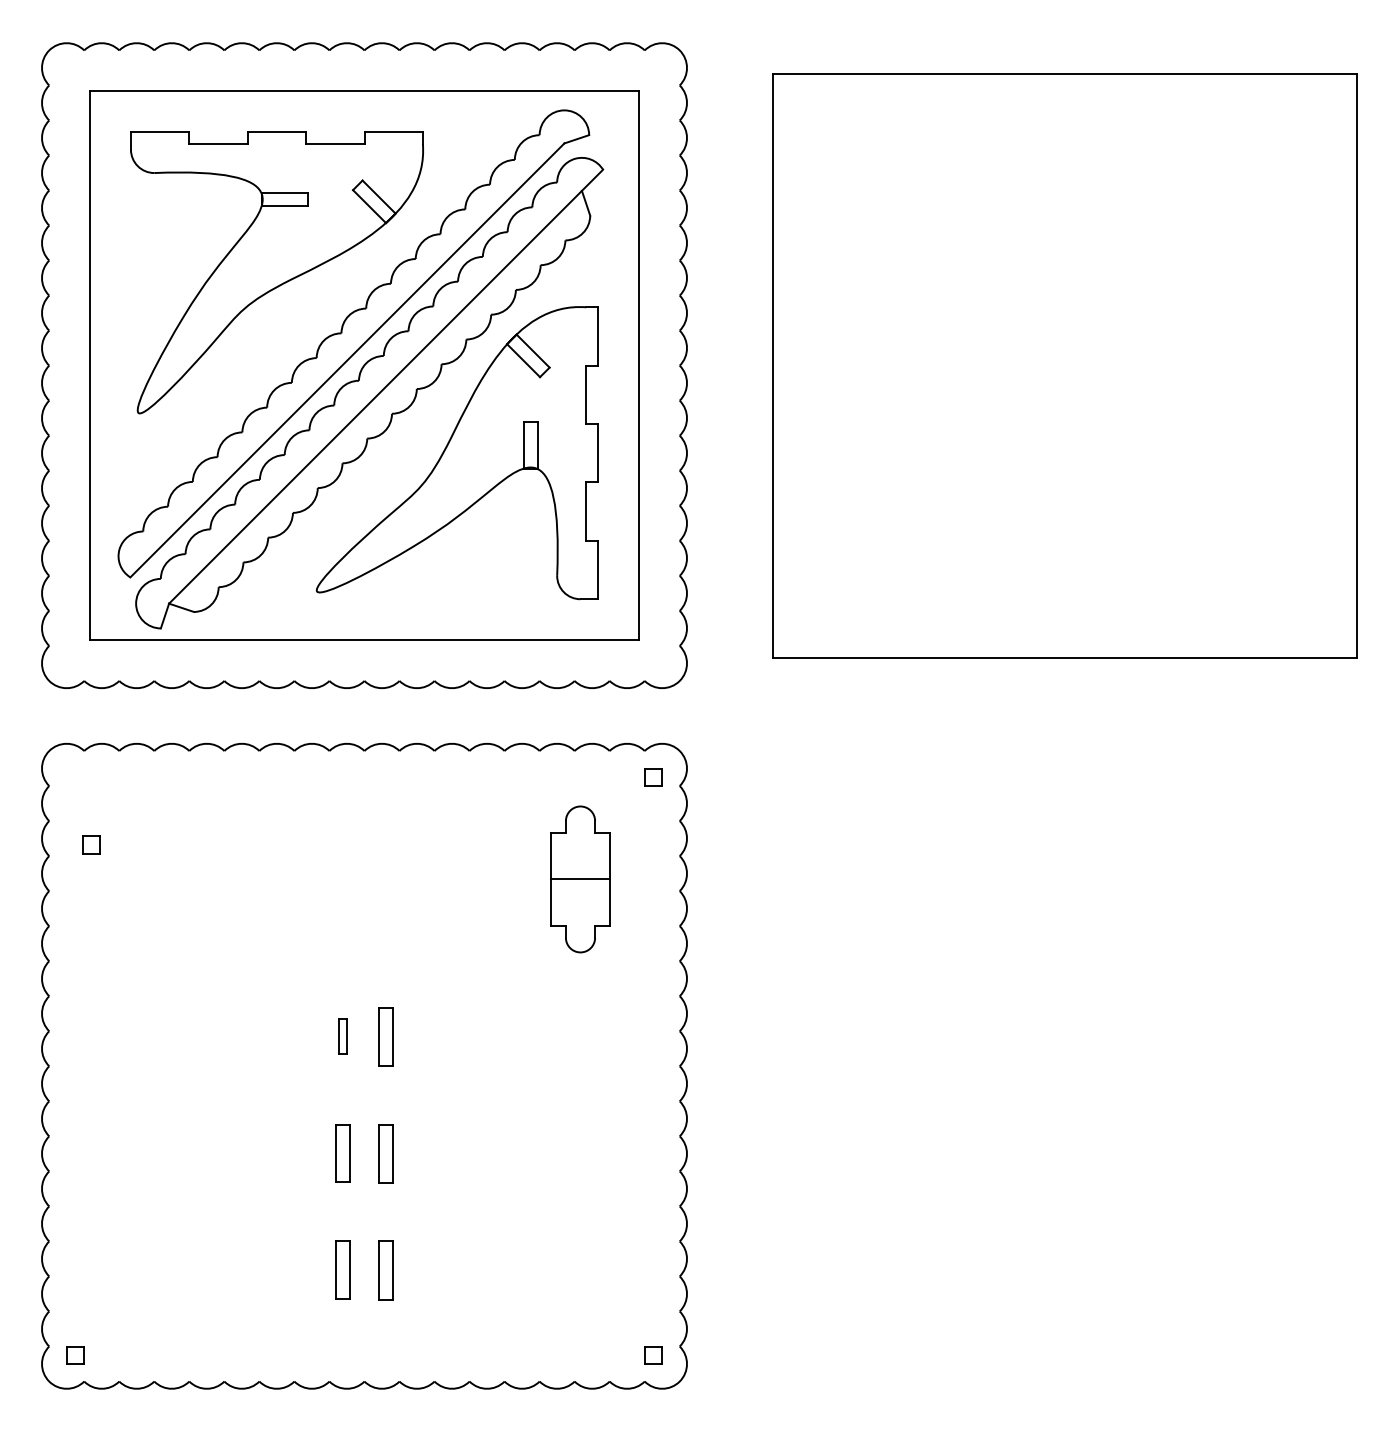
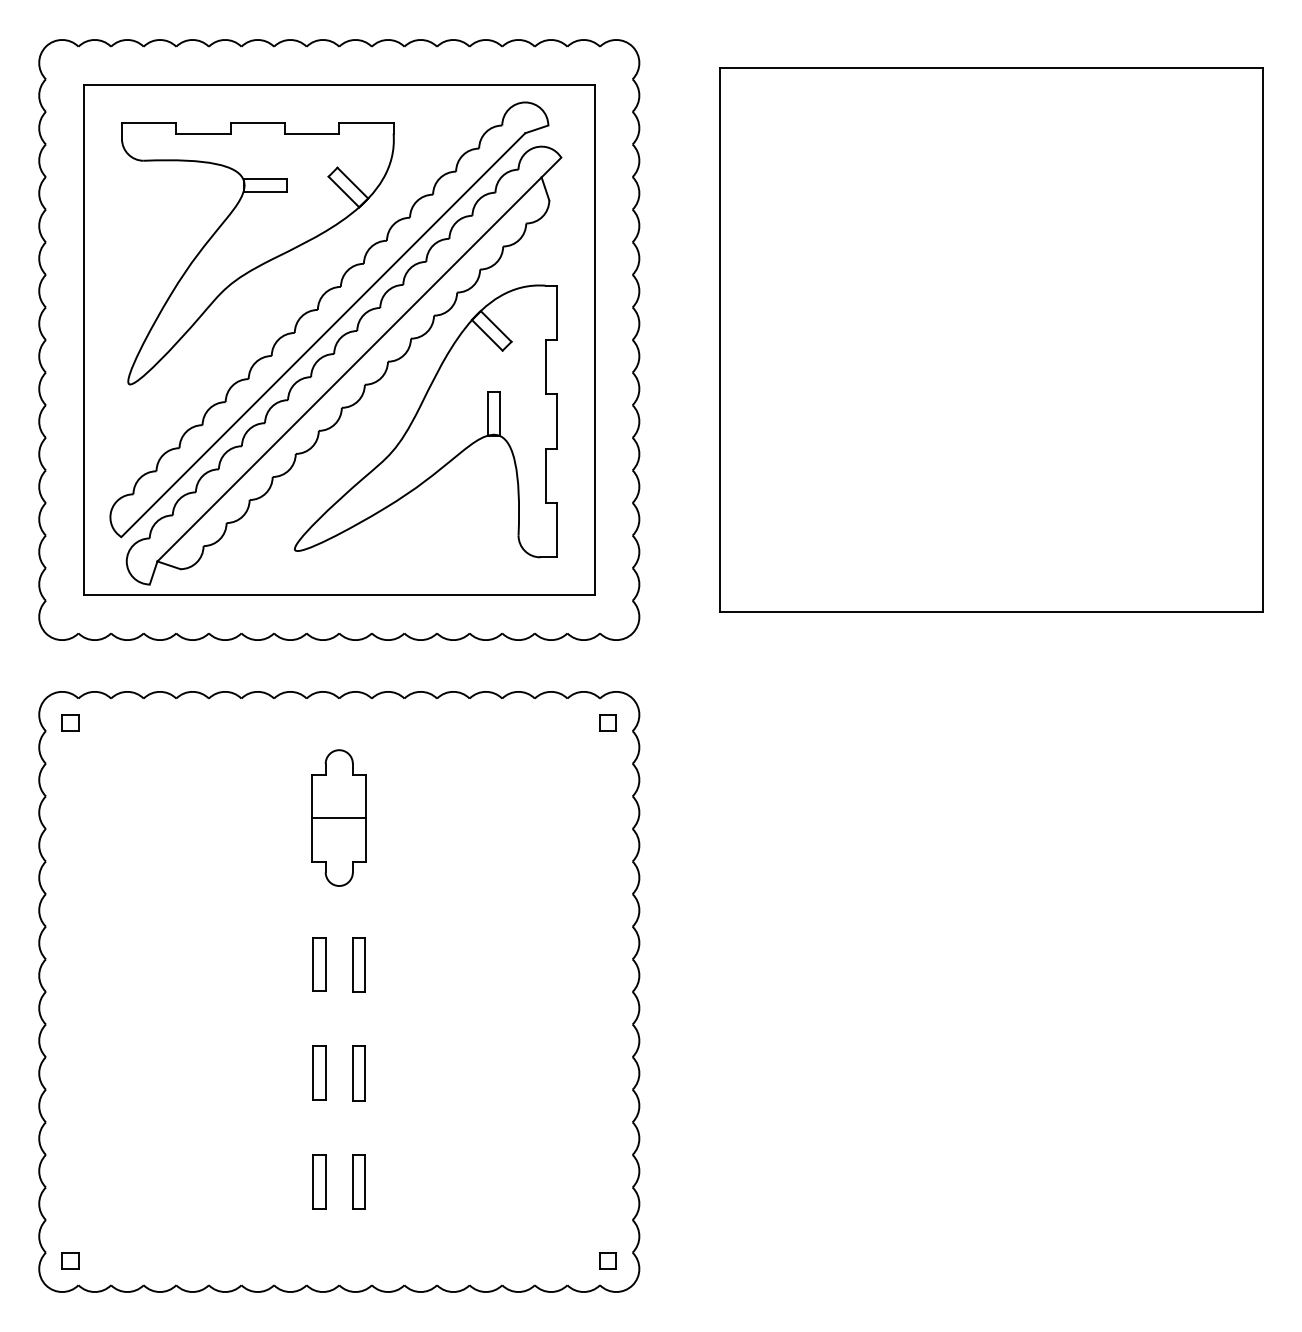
part: (91, 844) -> (70, 722), moved
part: (579, 878) -> (338, 817), moved
part: (343, 1036) -> (319, 964), size x1.67

